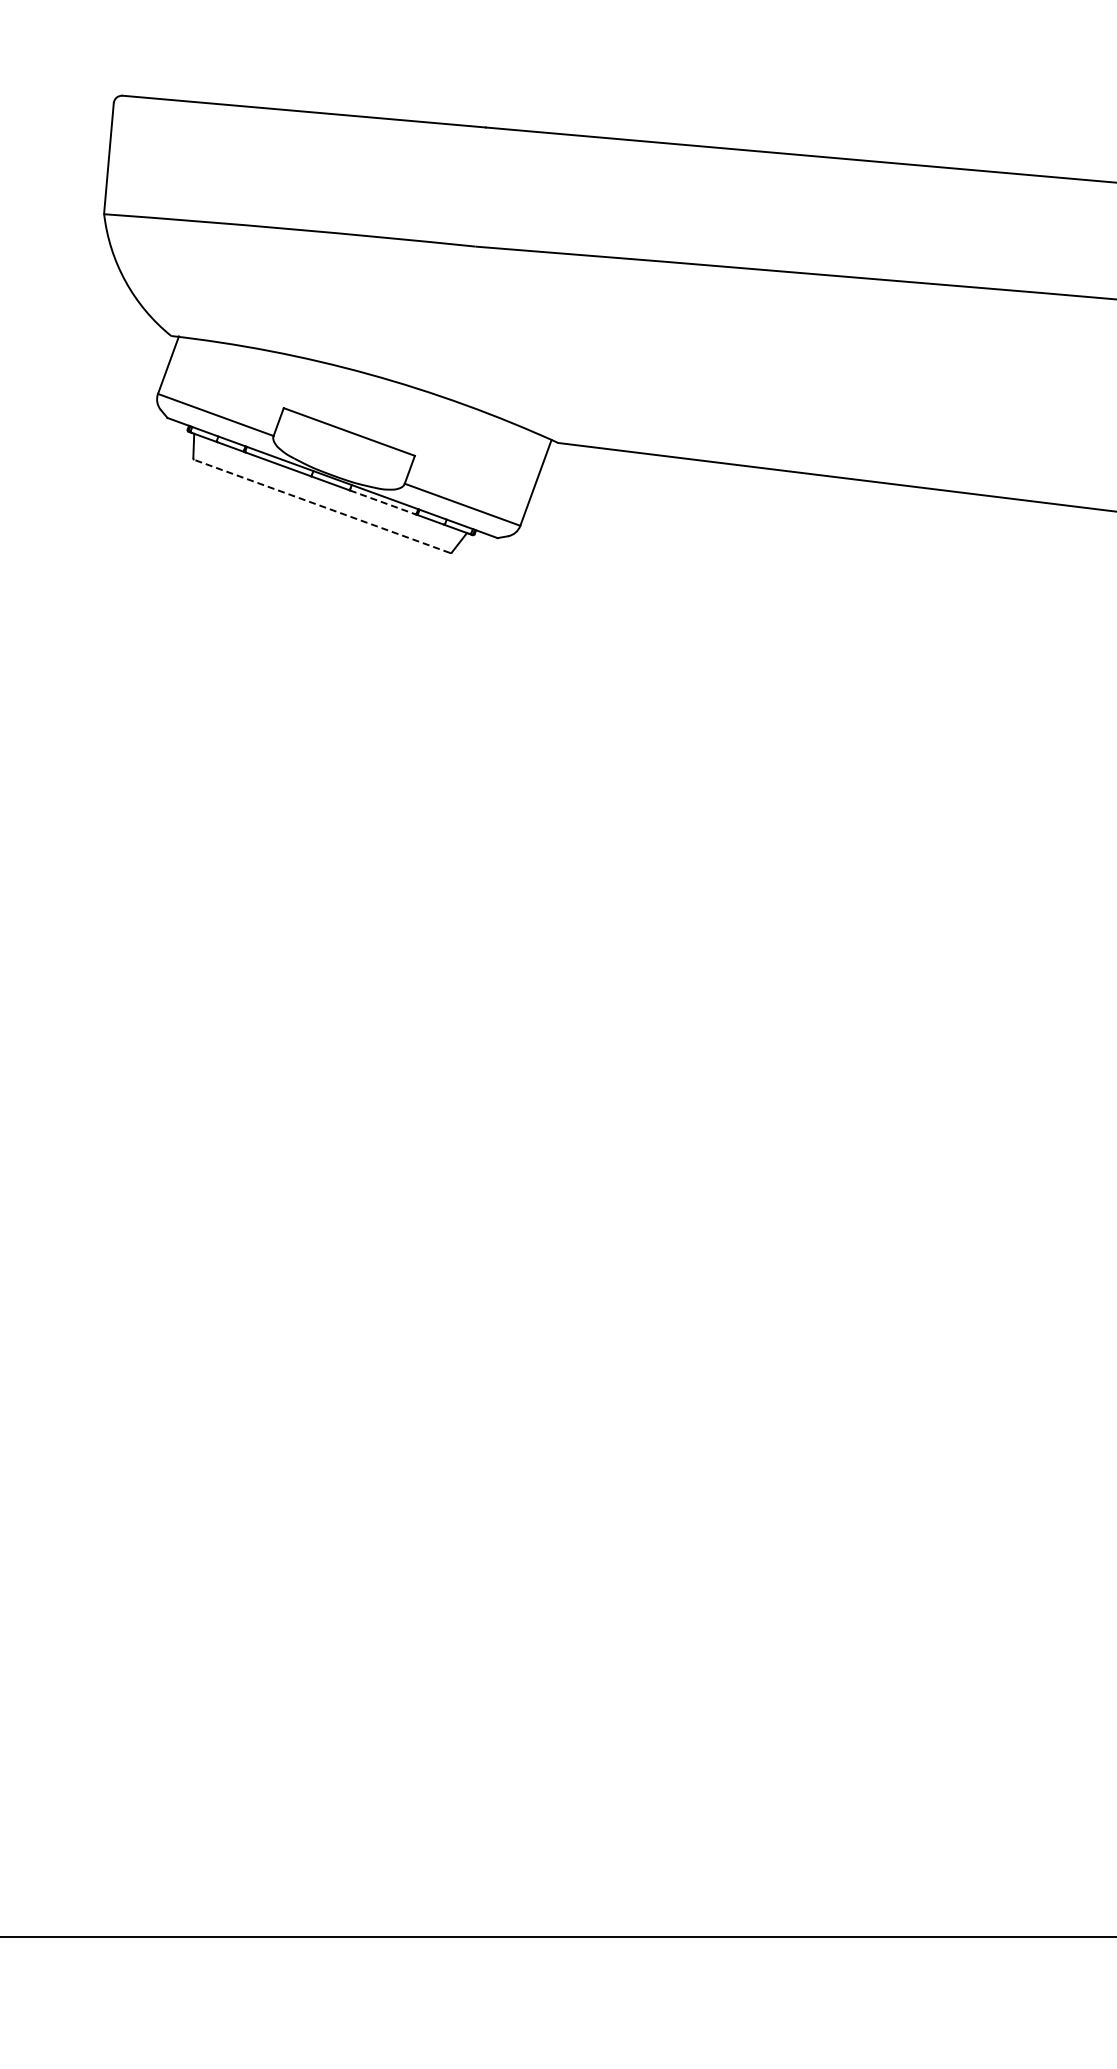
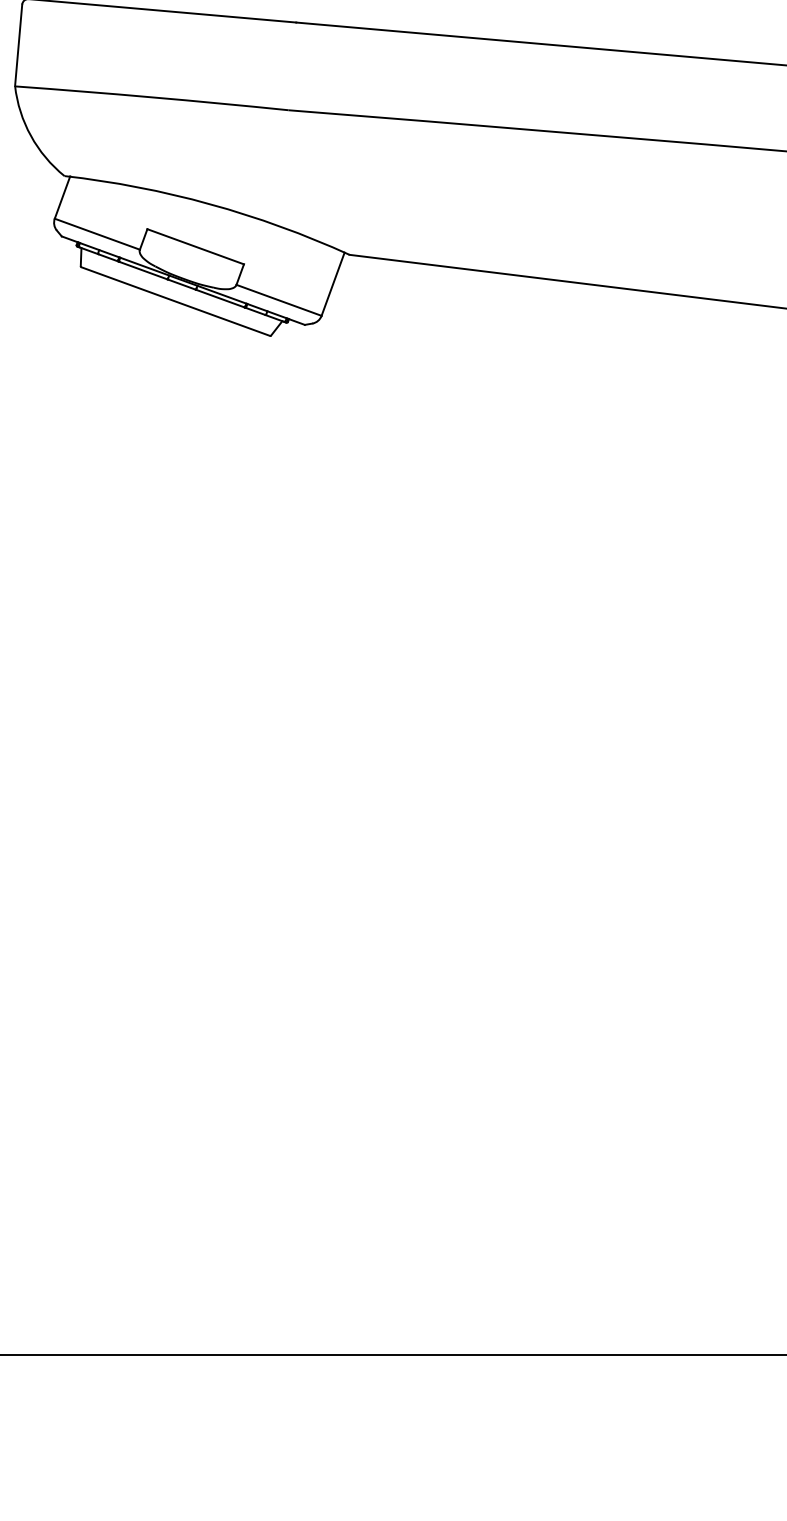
line: (382, 502) -> (220, 298), dashed -> solid
line: (321, 506) -> (175, 301), dashed -> solid

